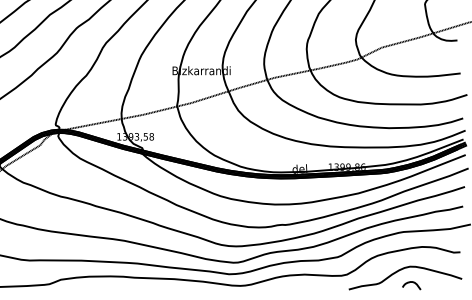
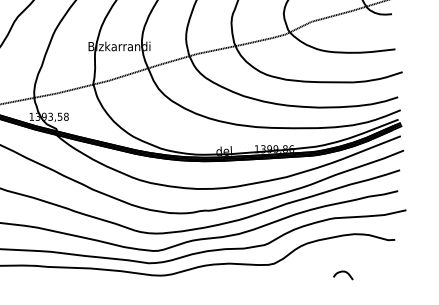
curve: (401, 270) -> (332, 259), removed

